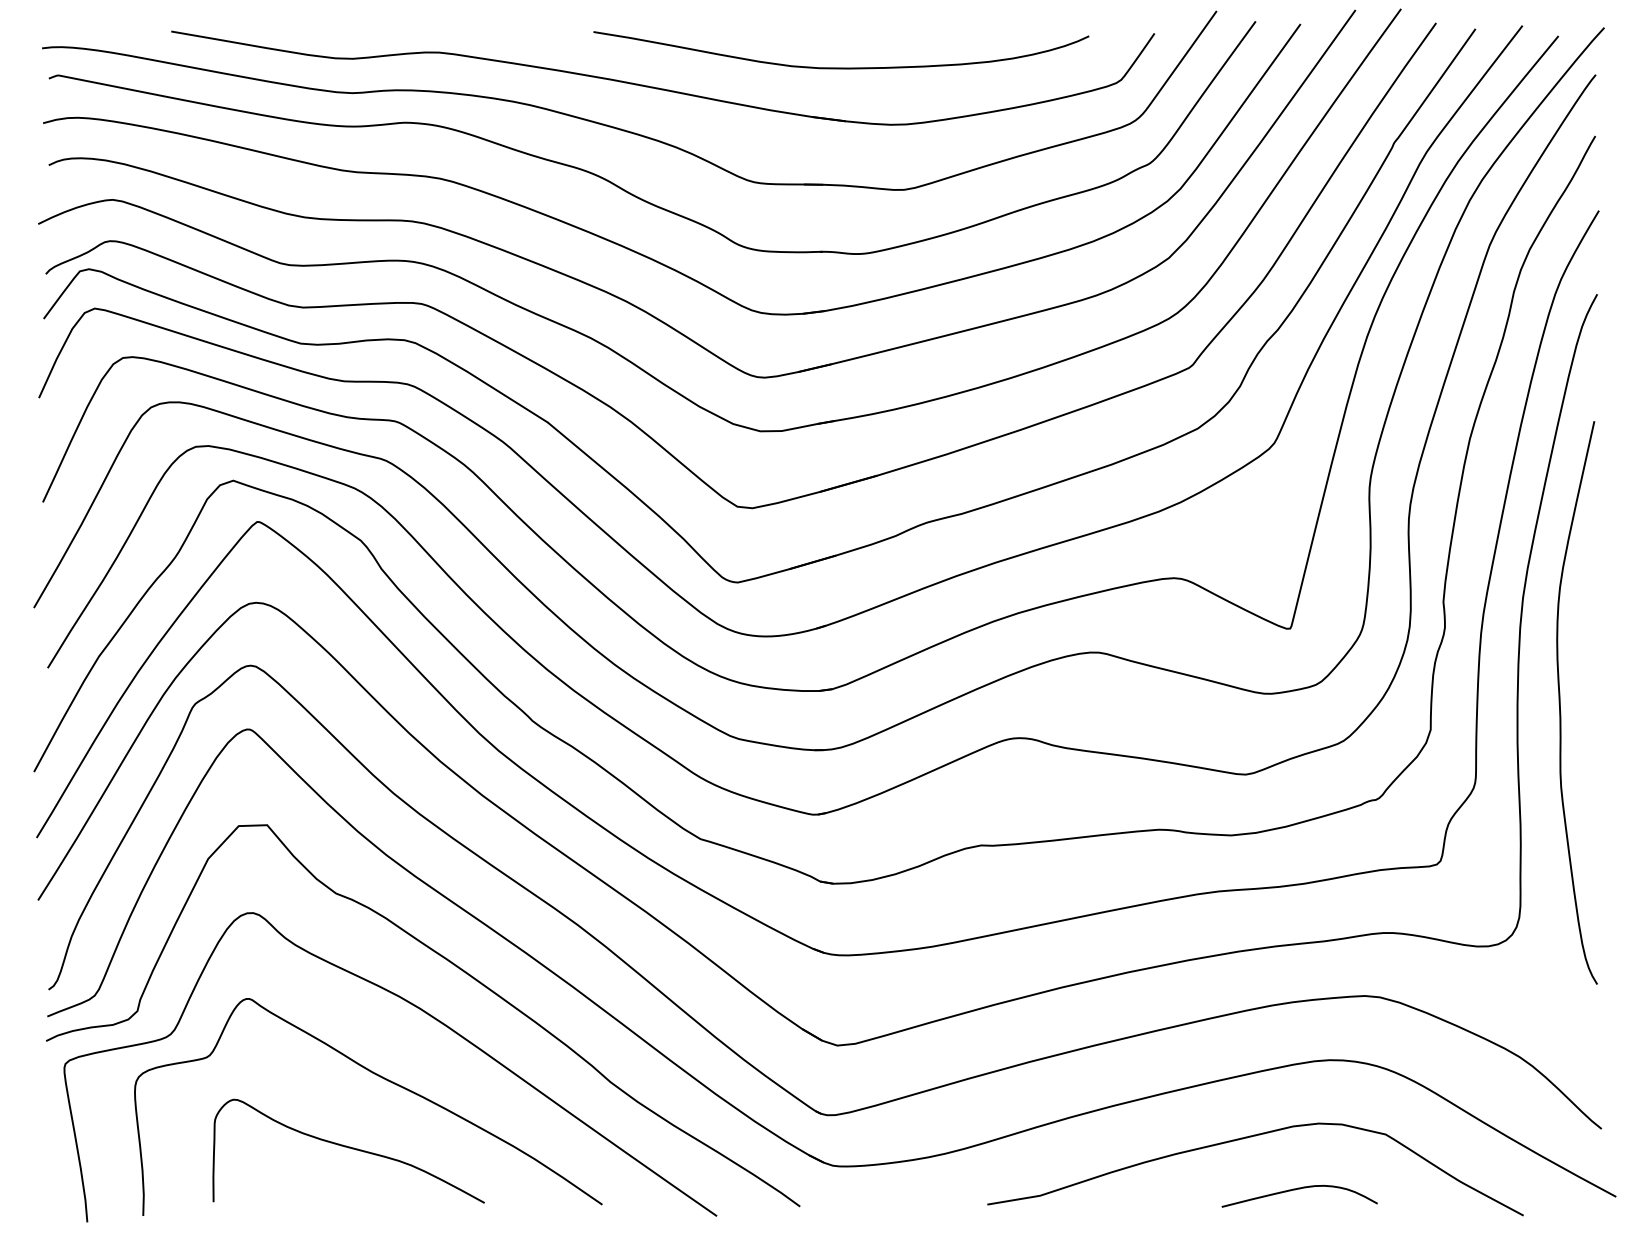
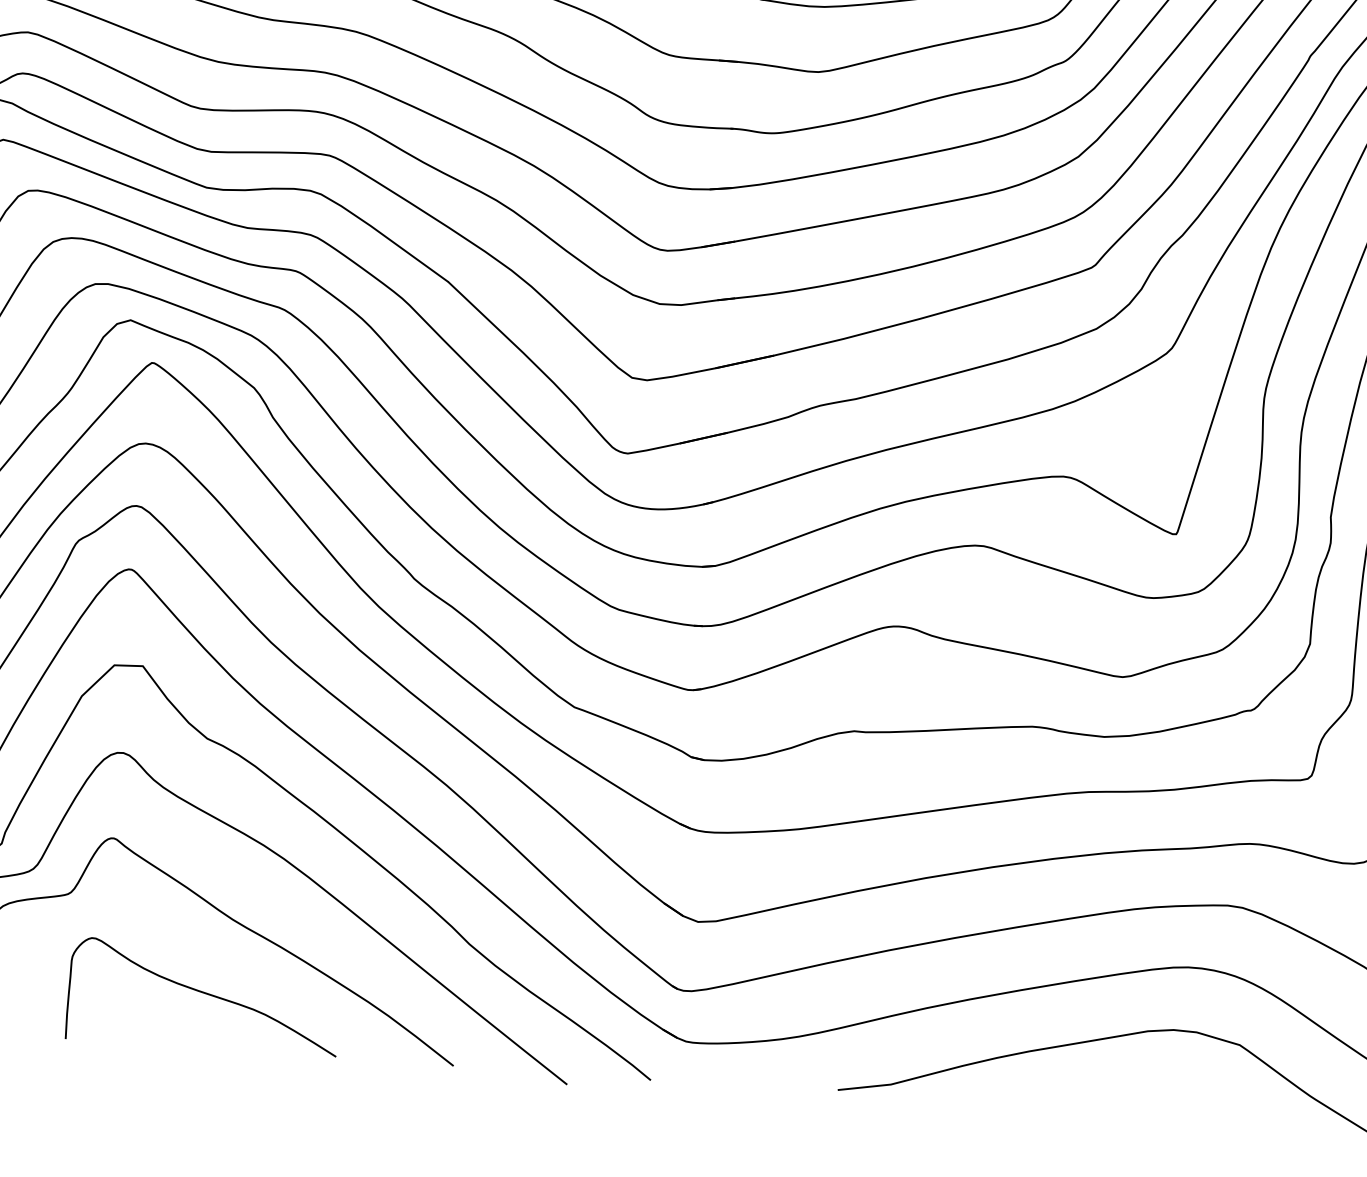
curve: (1299, 1189) -> (1150, 1094), removed

